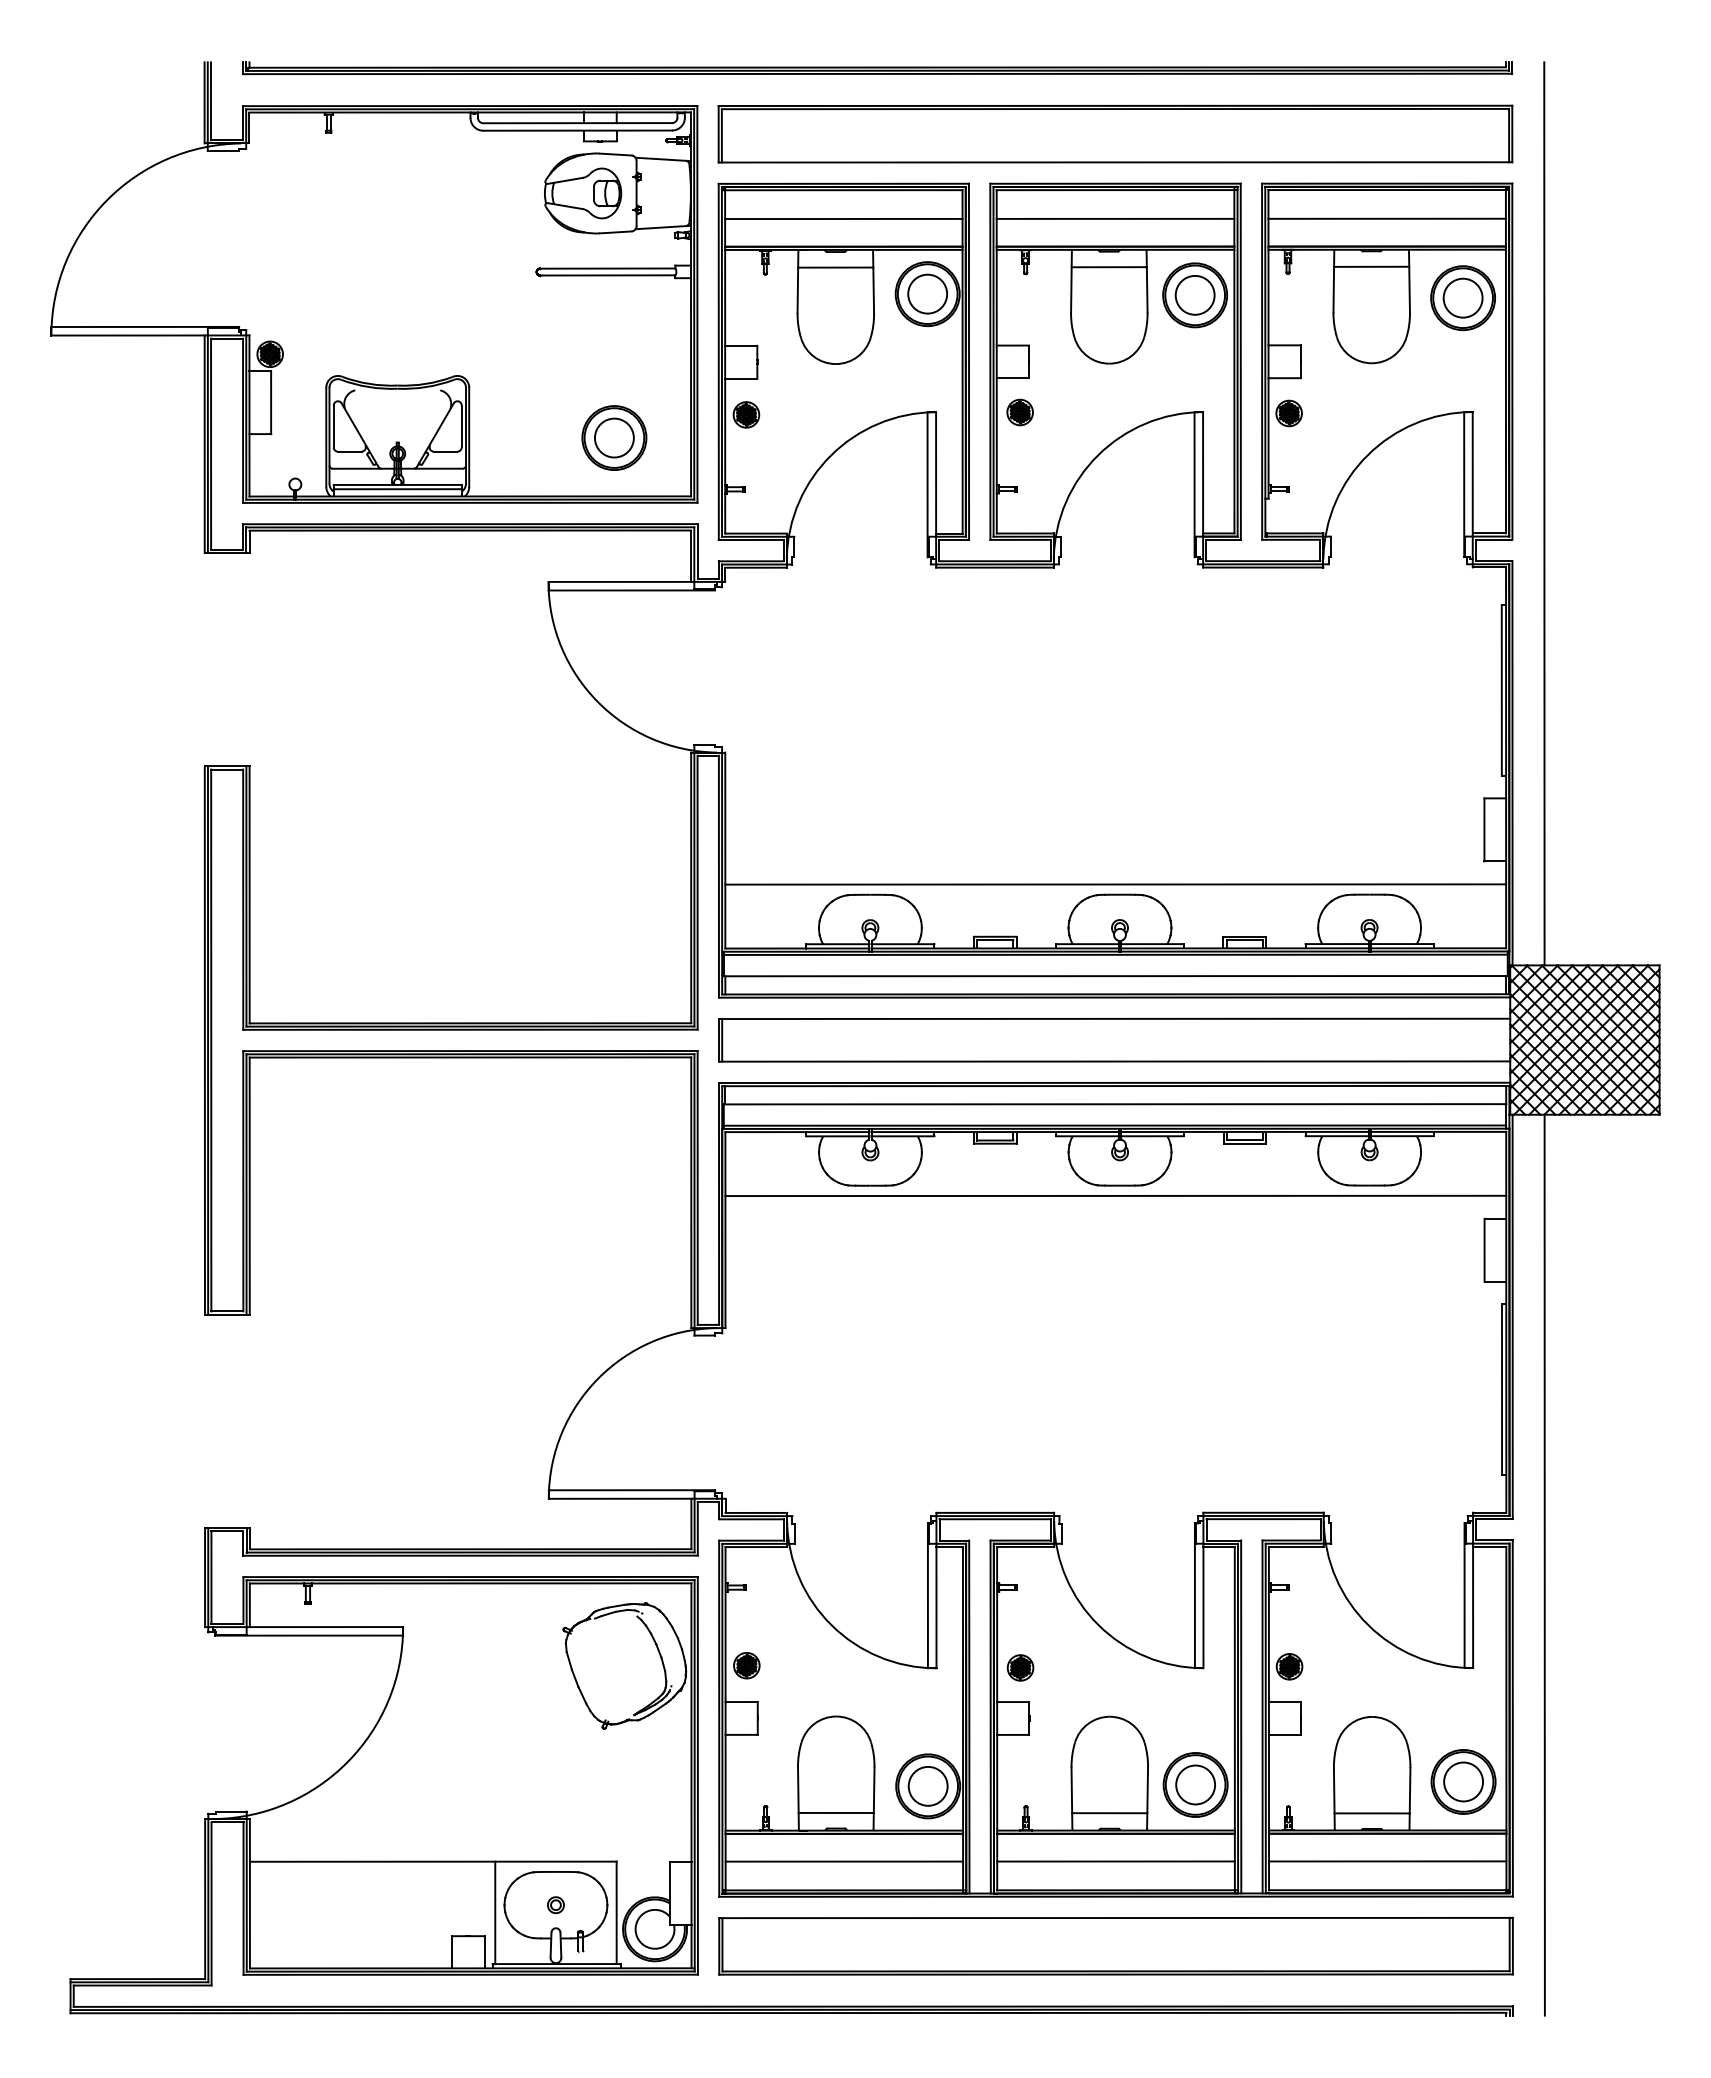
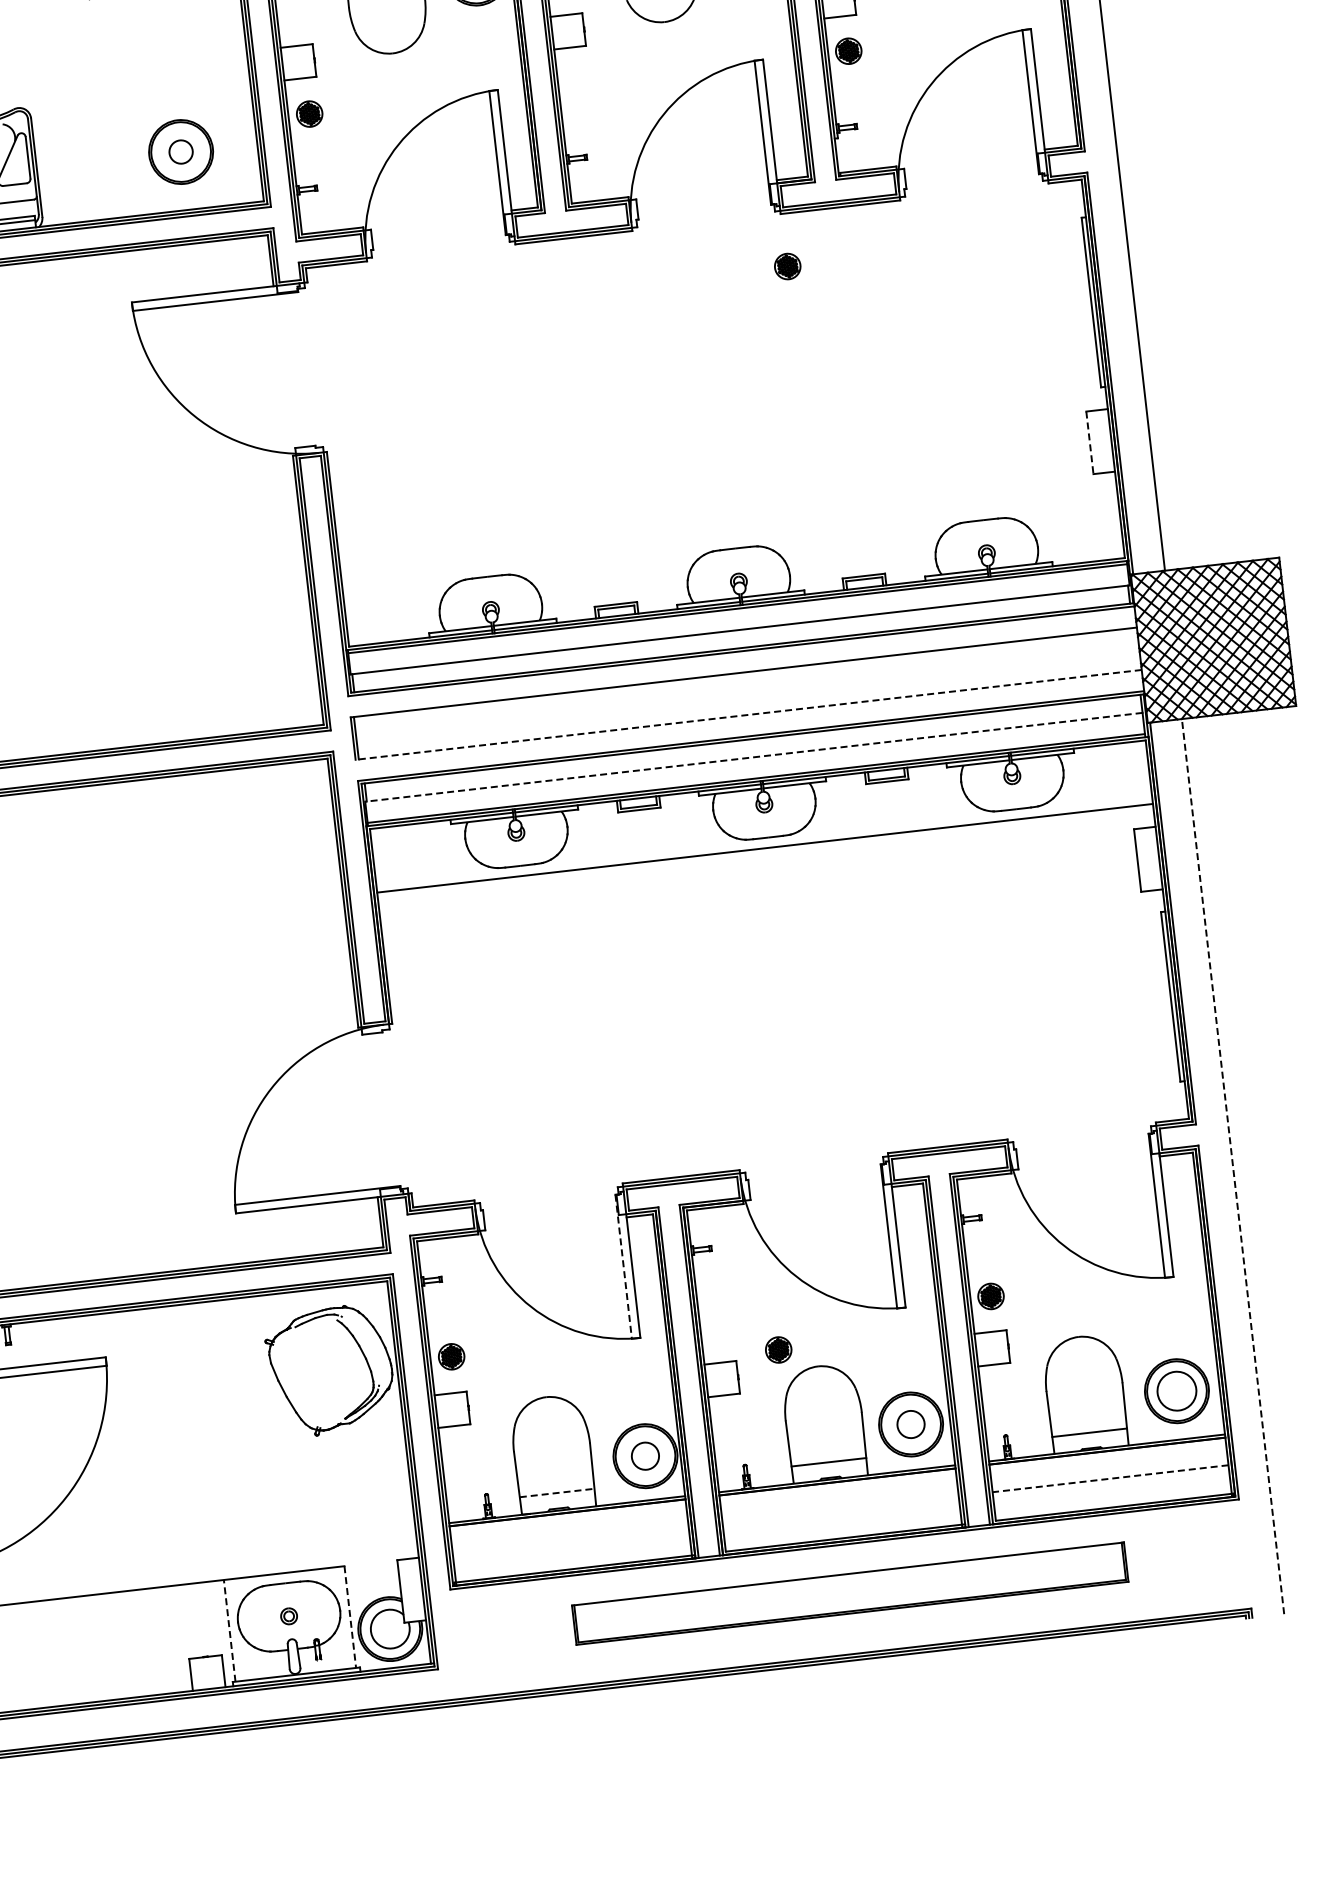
part: (1019, 412) -> (787, 266), moved
circle: (613, 437) -> (180, 151), size x0.6
line: (1484, 830) -> (1090, 443), solid -> dashed
line: (1115, 884) -> (729, 538), removed
line: (1114, 1061) -> (748, 714), solid -> dashed
line: (1114, 1104) -> (753, 757), solid -> dashed
line: (1544, 1564) -> (1232, 1165), solid -> dashed
line: (927, 1595) -> (623, 1266), solid -> dashed
part: (1020, 1667) -> (778, 1349), moved
circle: (1195, 1784) -> (910, 1424), size x0.7
circle: (927, 1786) -> (644, 1456), size x0.7
line: (836, 1812) -> (557, 1492), solid -> dashed
line: (844, 1861) -> (570, 1540), removed
line: (1115, 1861) -> (840, 1509), removed
line: (1387, 1861) -> (1110, 1478), solid -> dashed
line: (495, 1912) -> (229, 1630), solid -> dashed
line: (616, 1913) -> (350, 1617), solid -> dashed
part: (1115, 1945) -> (849, 1593), size x0.7

